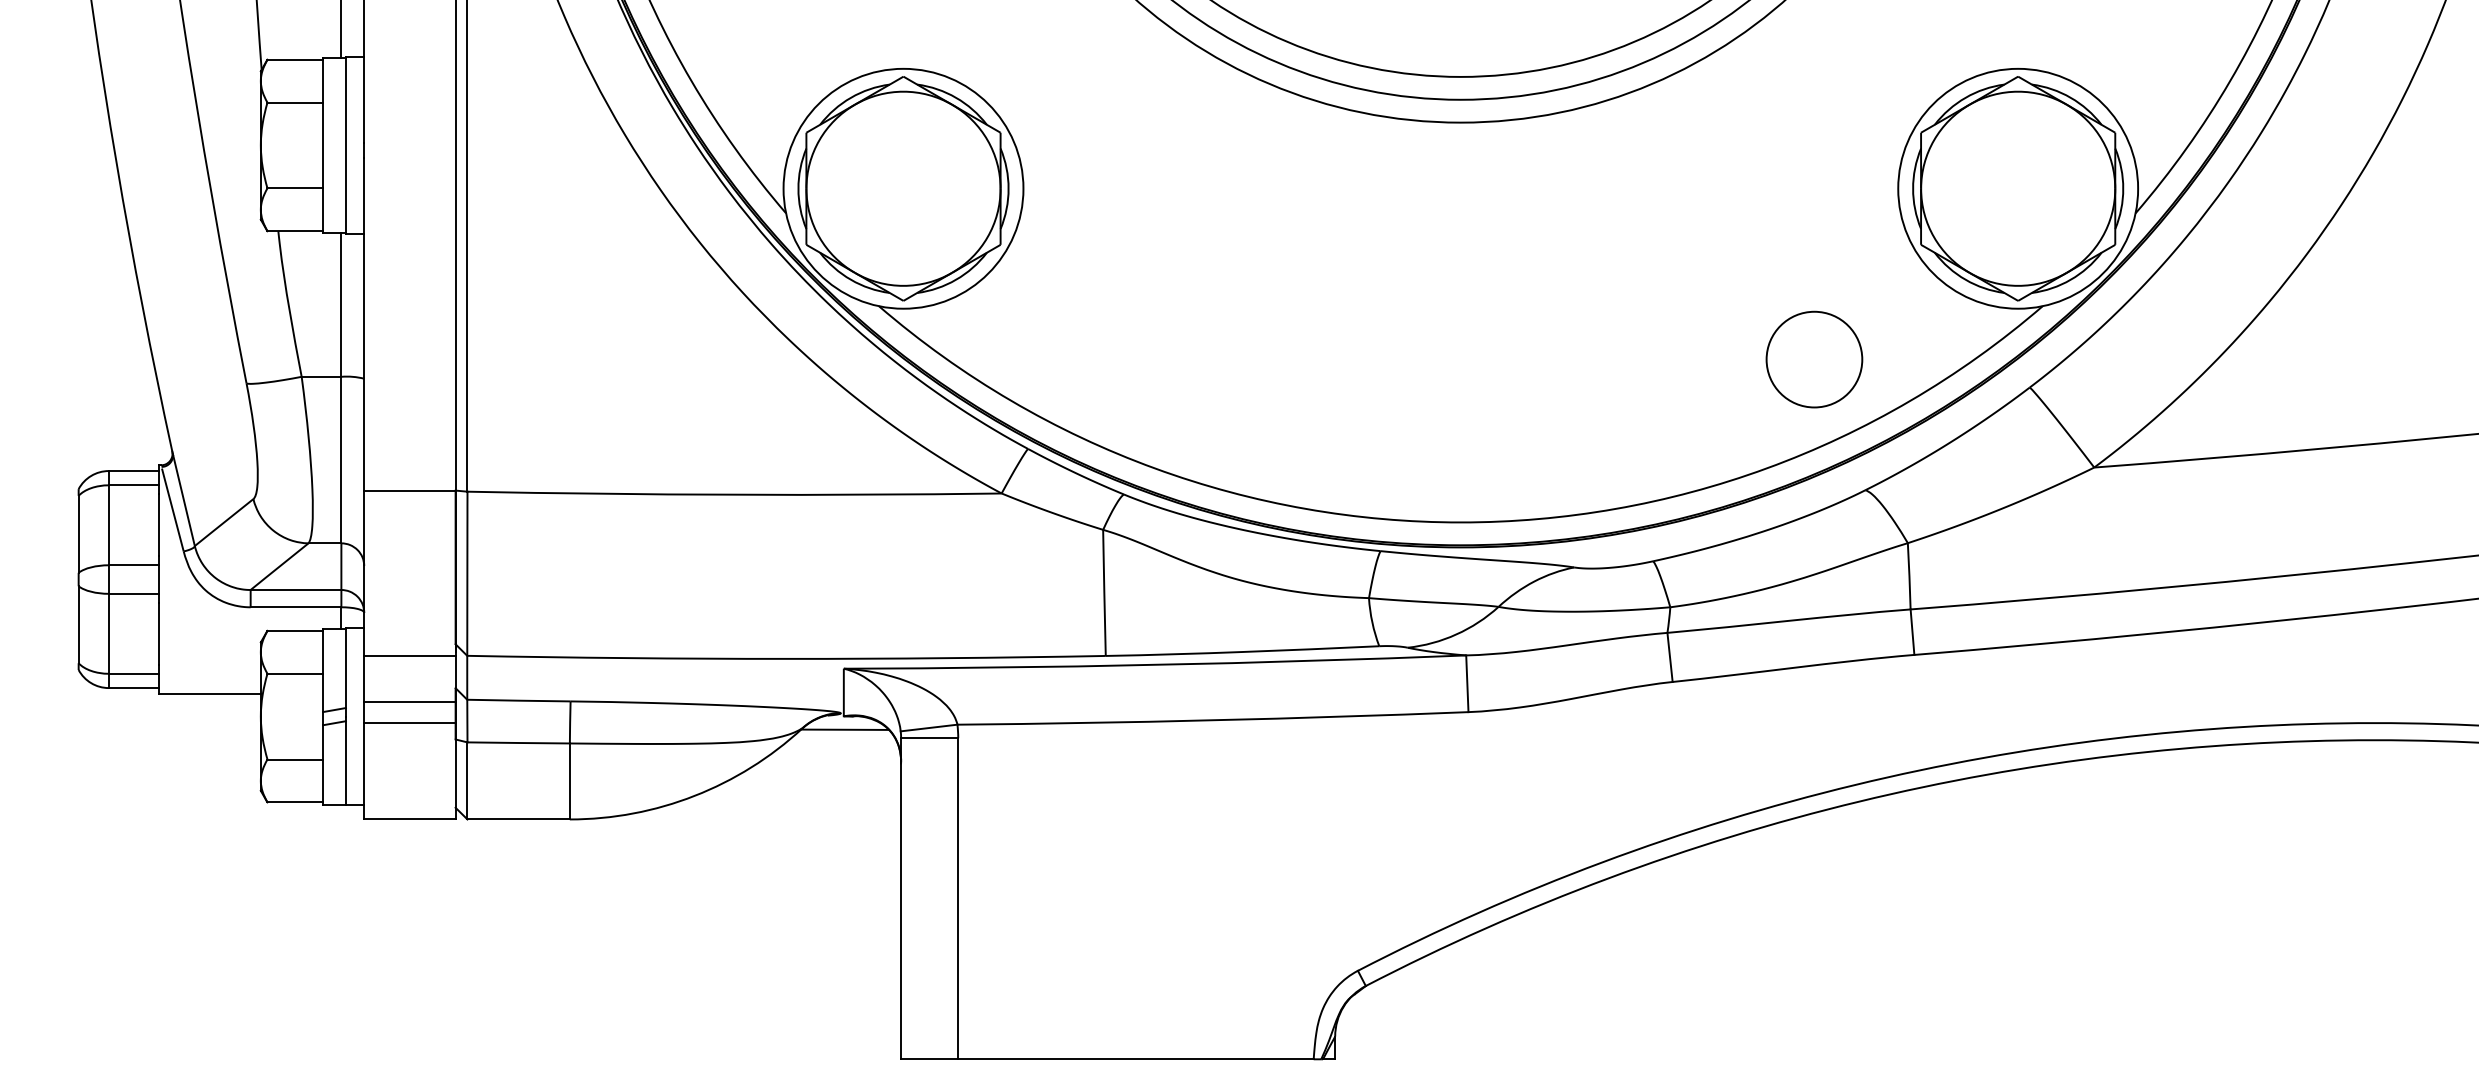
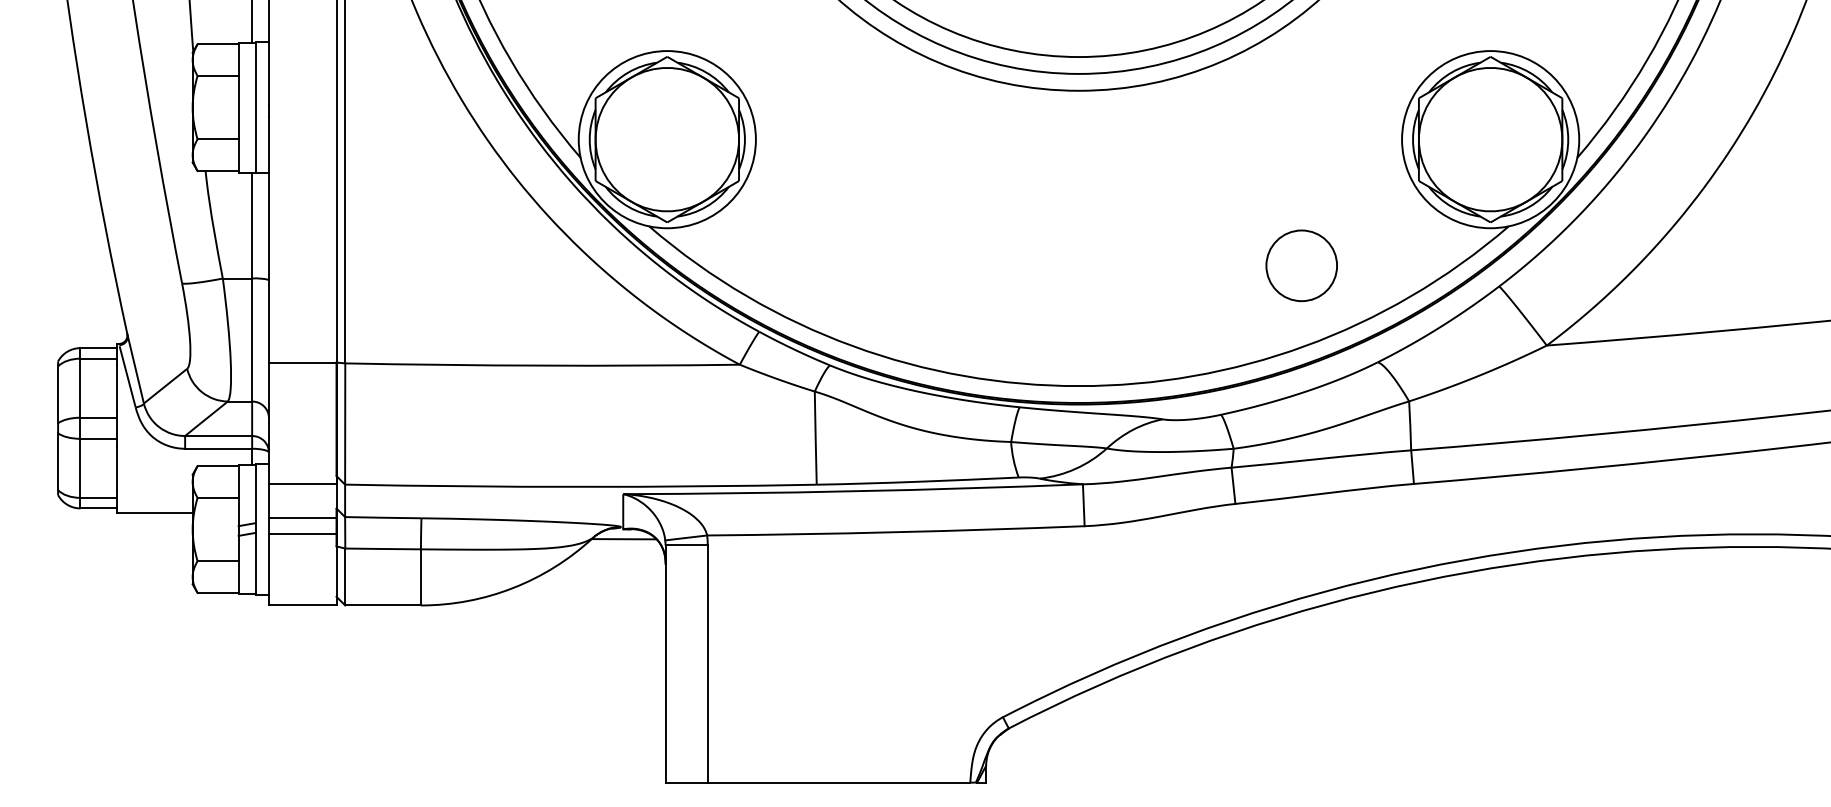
circle: (1814, 359) -> (1301, 265), moved

